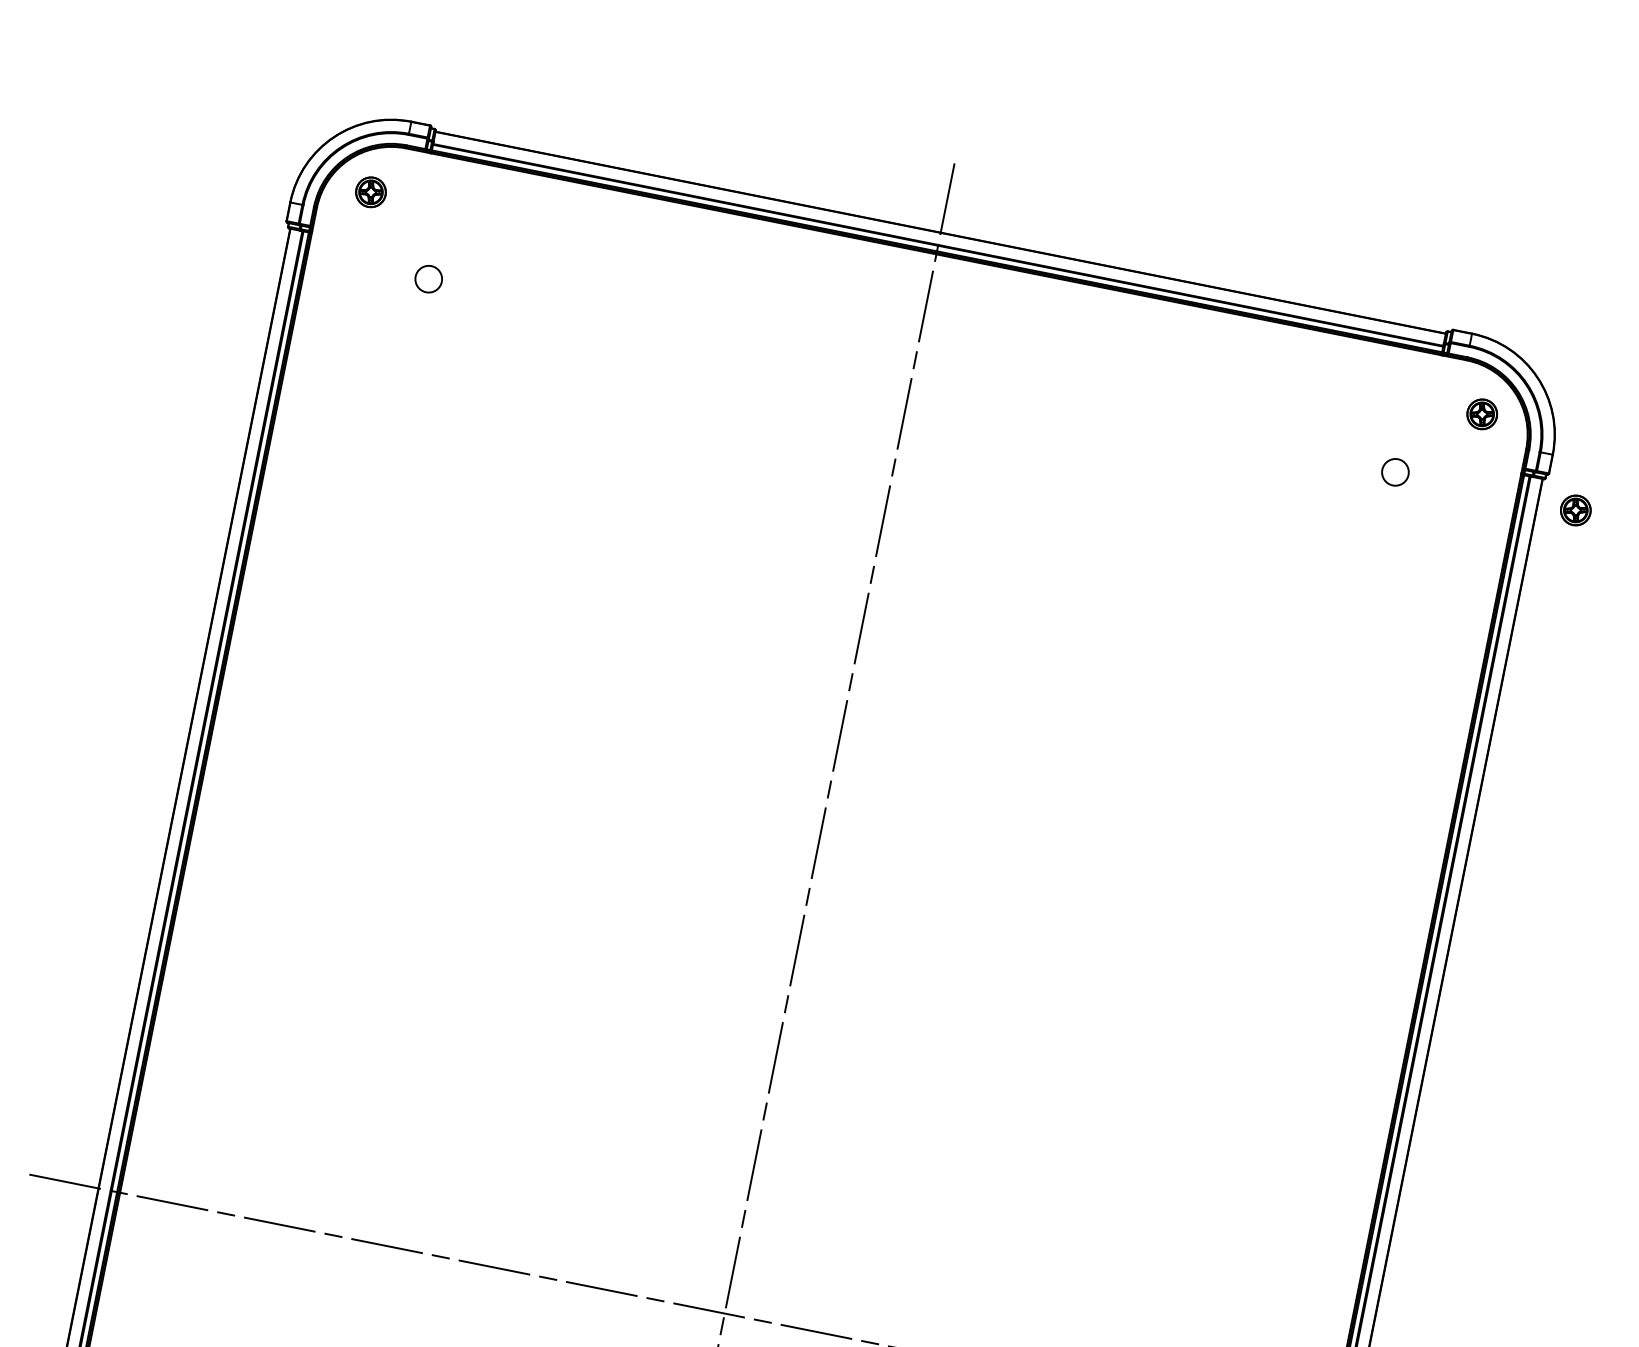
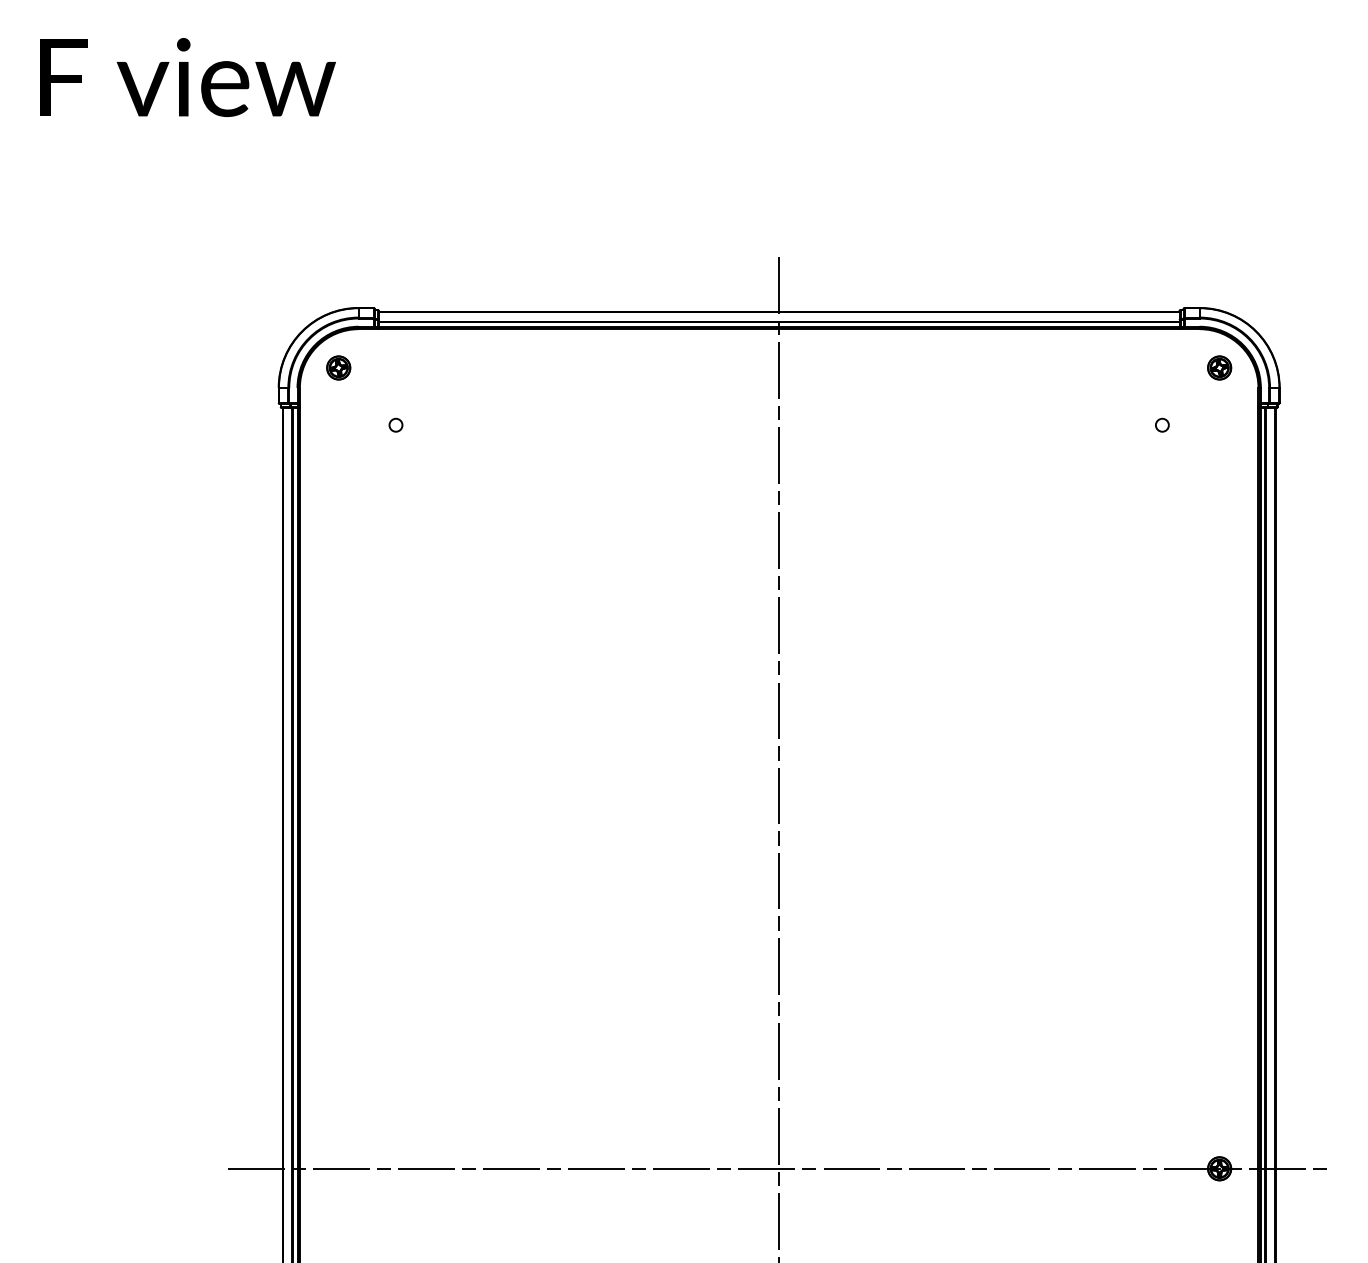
circle: (428, 277) -> (395, 424), size x0.62
circle: (1395, 471) -> (1162, 424), size x0.62
part: (1575, 509) -> (1305, 426), removed

